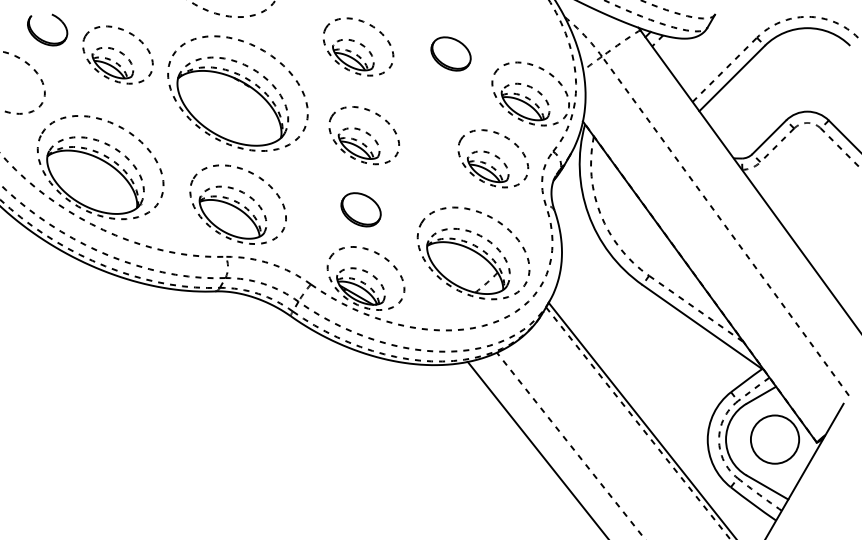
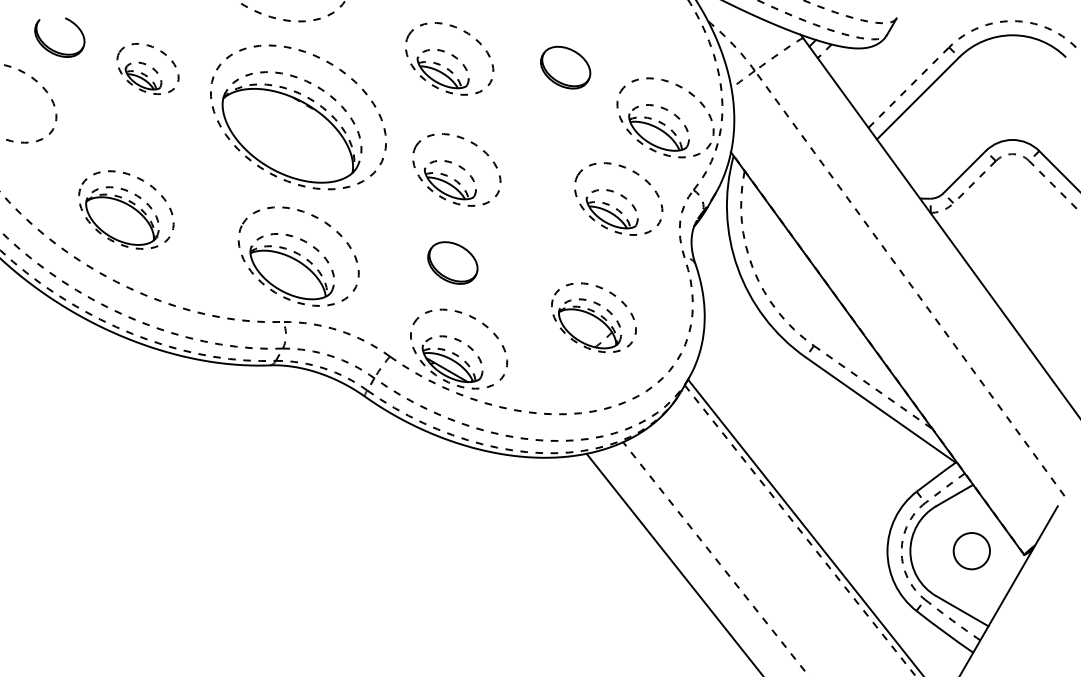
part: (117, 54) -> (147, 68), size x0.7
part: (100, 167) -> (126, 209), size x0.6
part: (473, 253) -> (593, 317), size x0.6
circle: (774, 439) -> (971, 550), size x0.6

